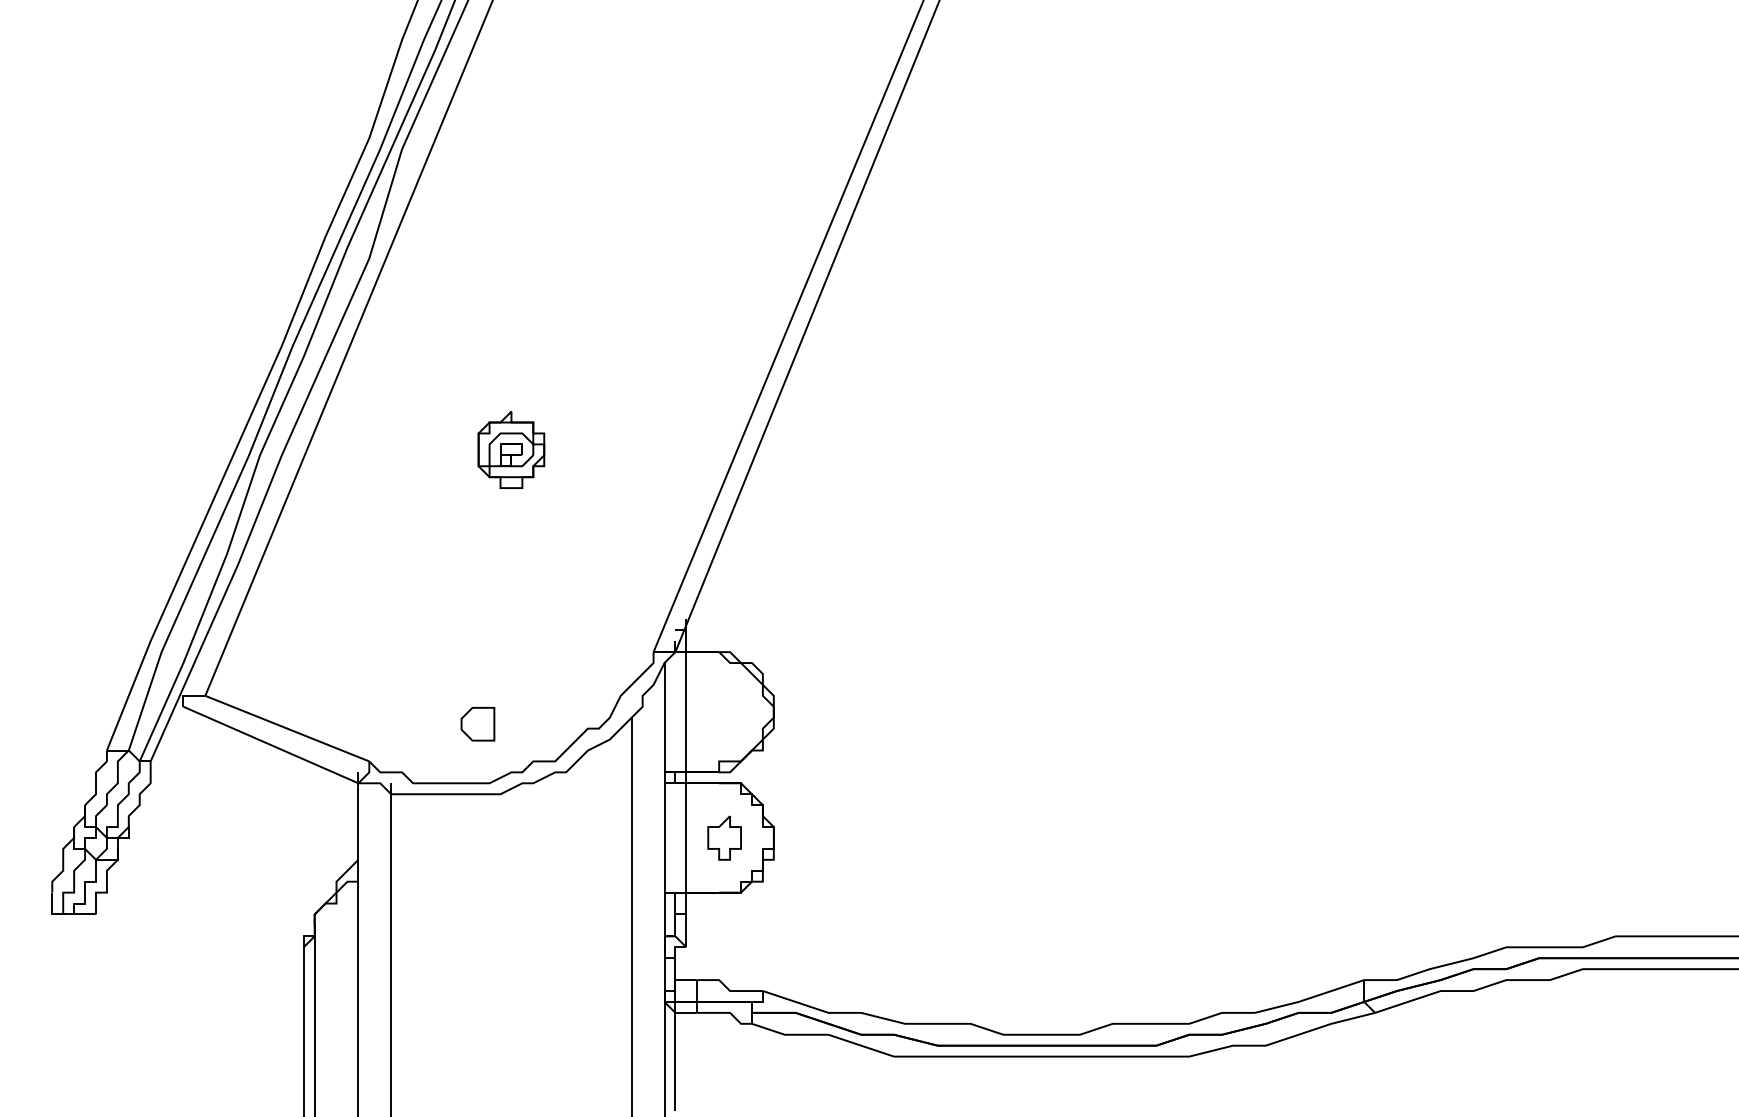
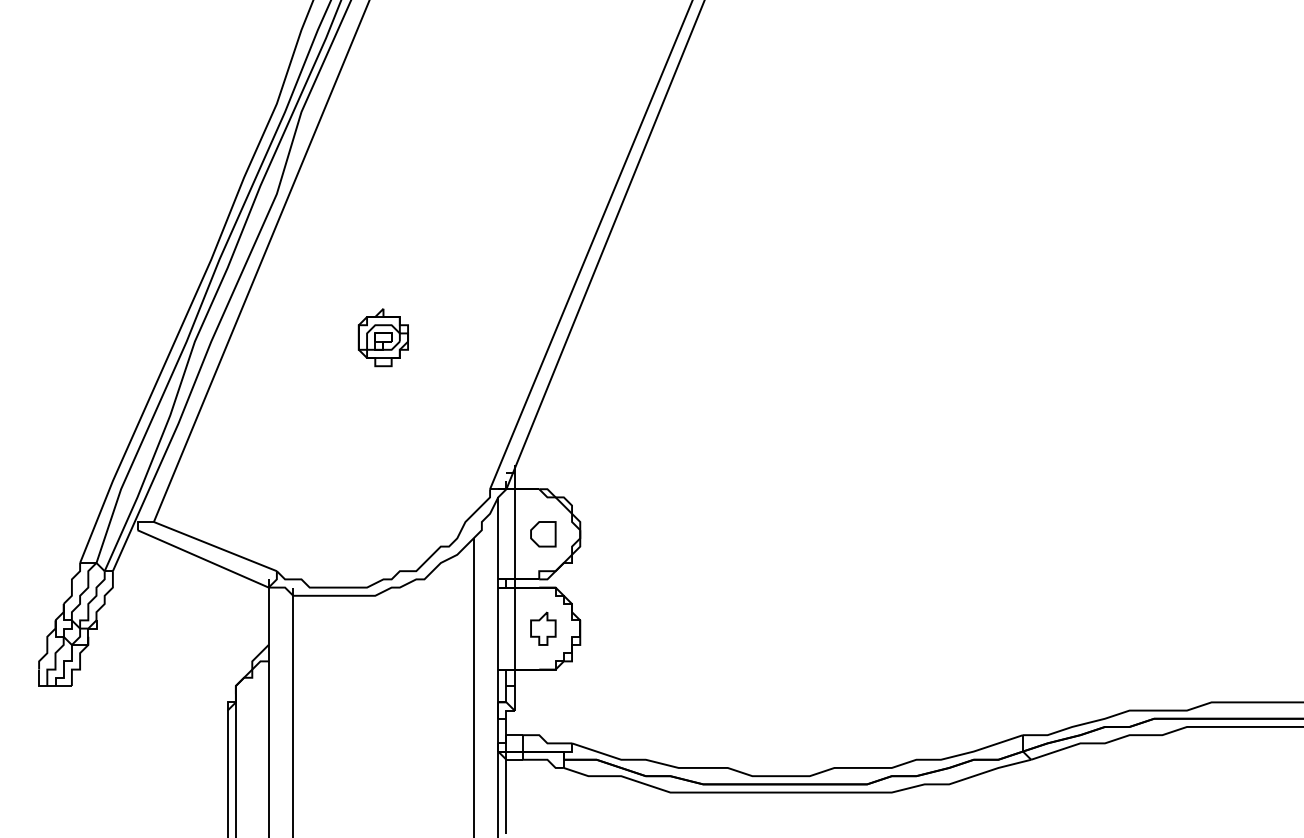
part: (478, 724) -> (543, 534), moved

